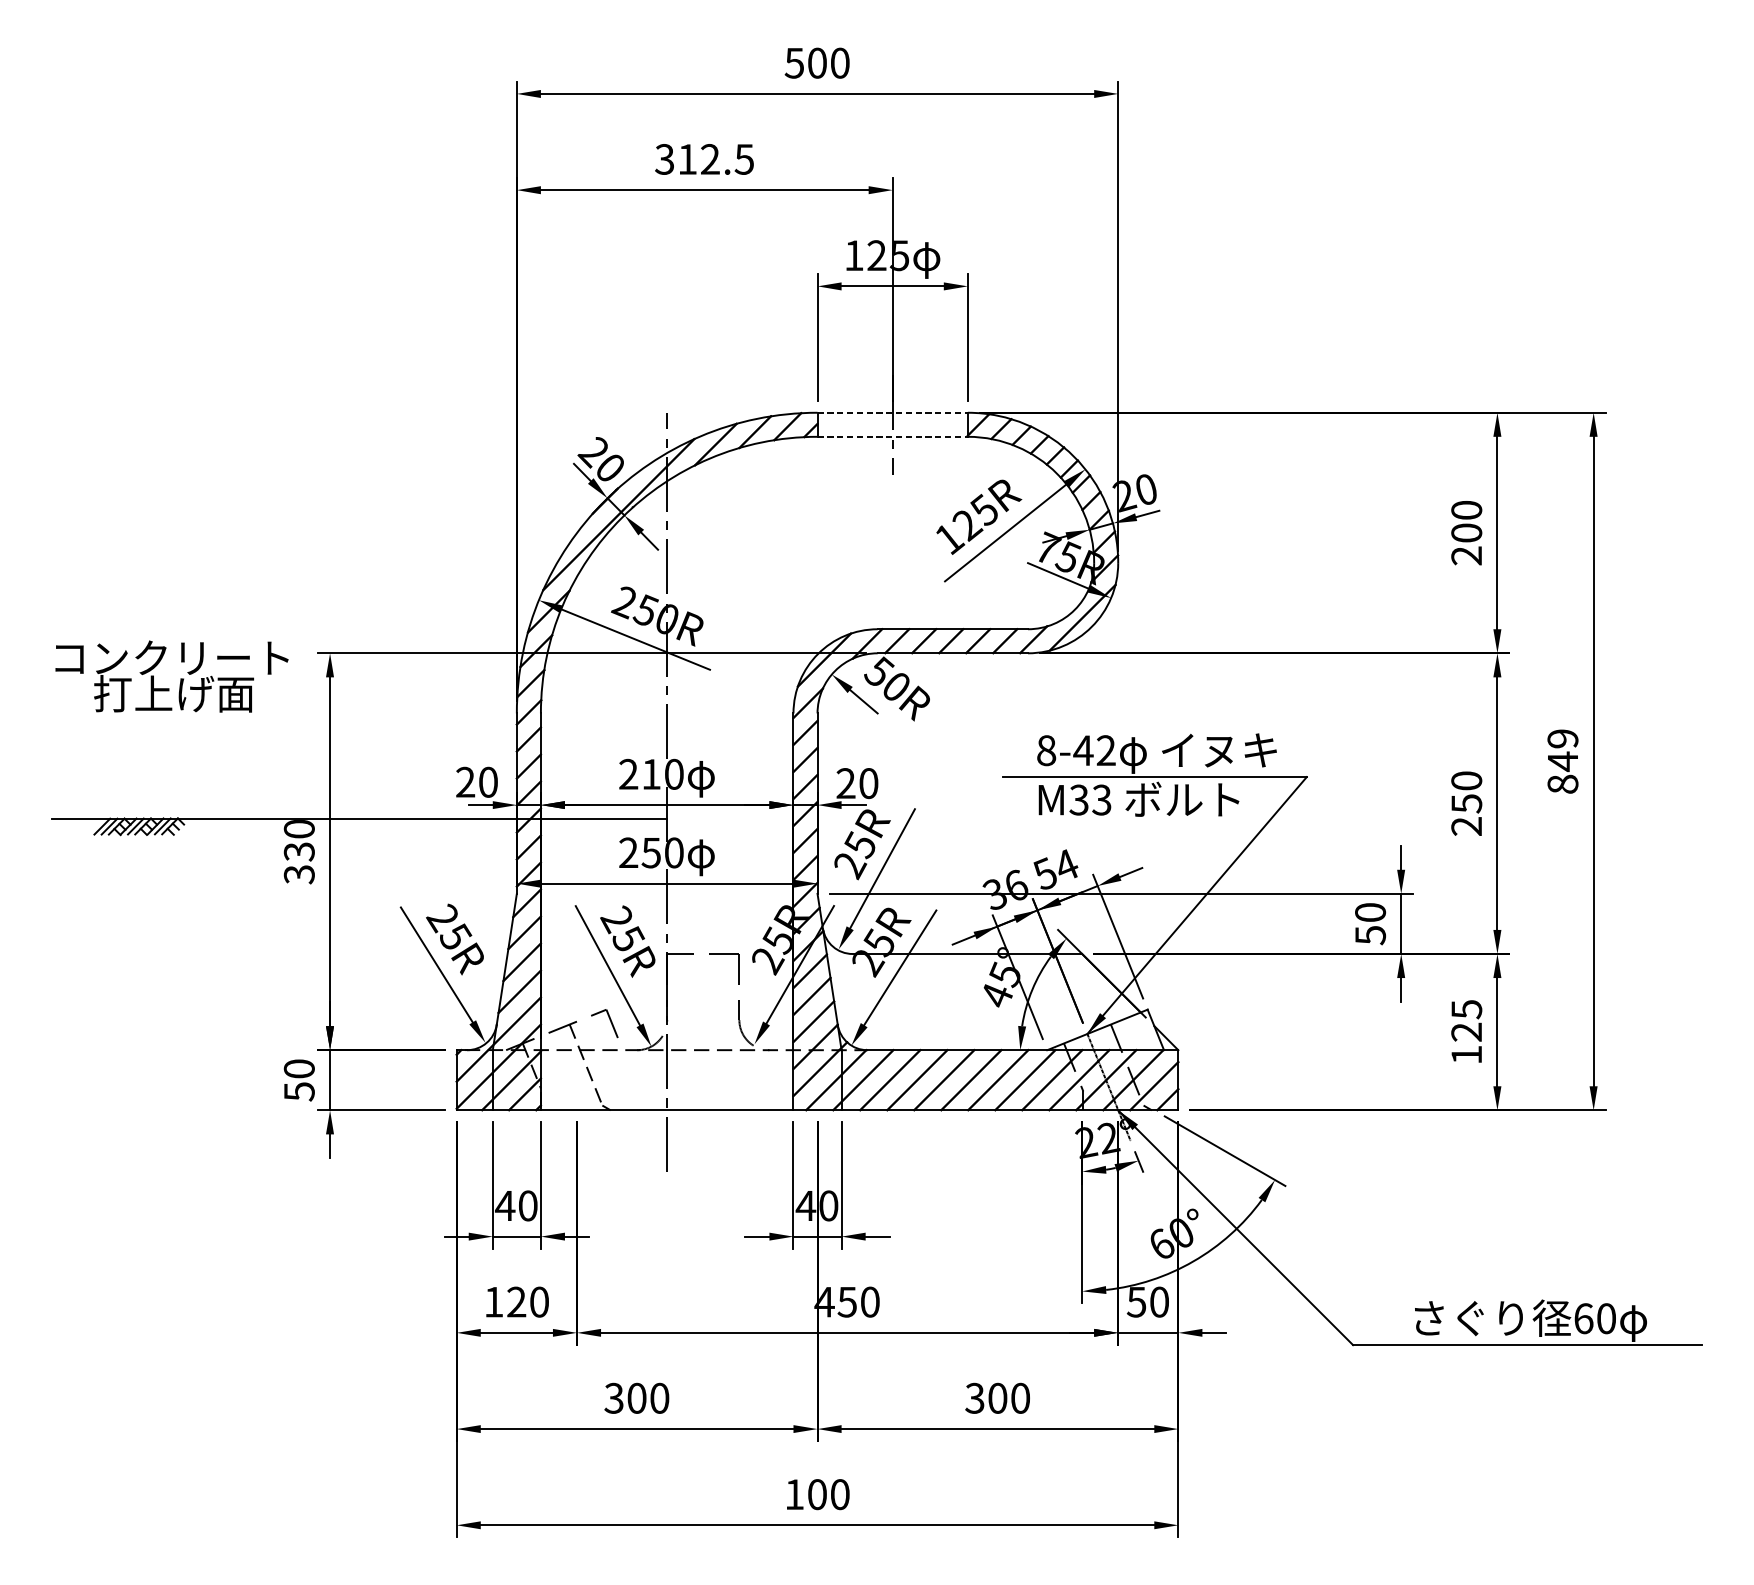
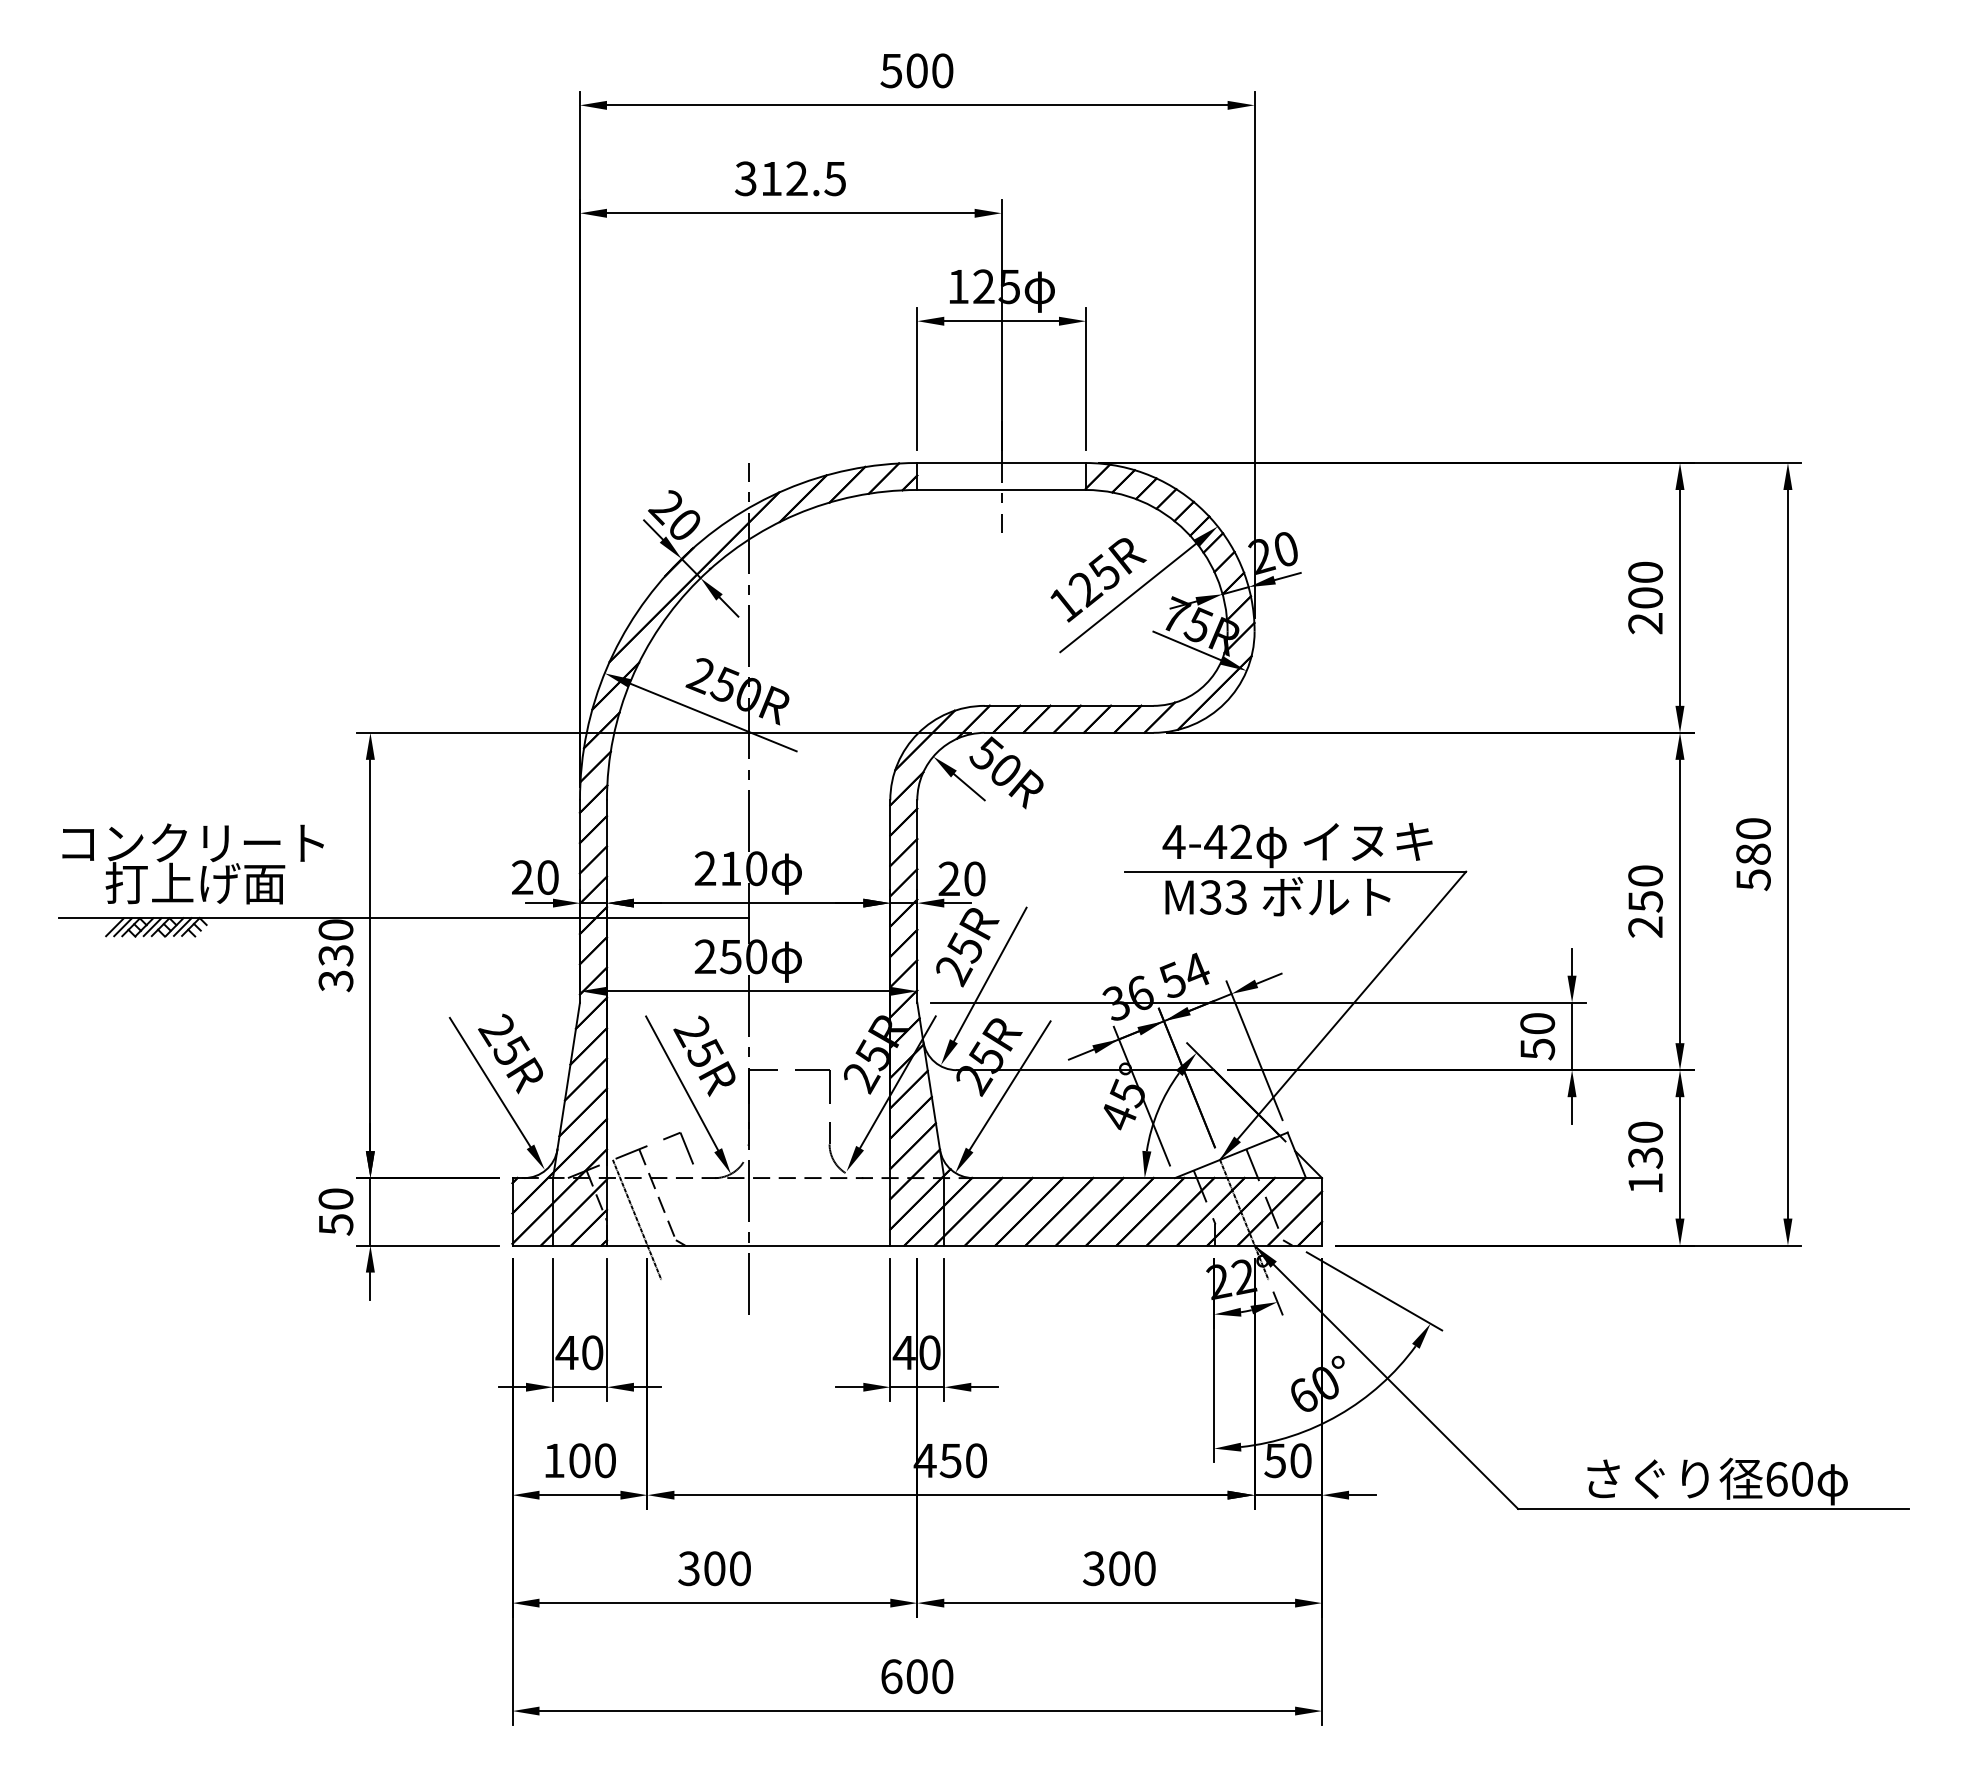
line: (893, 413) -> (1002, 463), dashed -> solid
line: (893, 436) -> (1002, 489), dashed -> solid
text: (171, 676) -> (192, 863), moved
text: (1045, 750) -> (1173, 841), 8-42 -> 4-42
text: (1562, 761) -> (1753, 854), 849 -> 580
text: (1466, 1021) -> (1645, 1145), 125 -> 130
line: (567, 1087) -> (636, 1219), added
text: (516, 1301) -> (579, 1460), 120 -> 100
text: (794, 1494) -> (891, 1676), 100 -> 600

